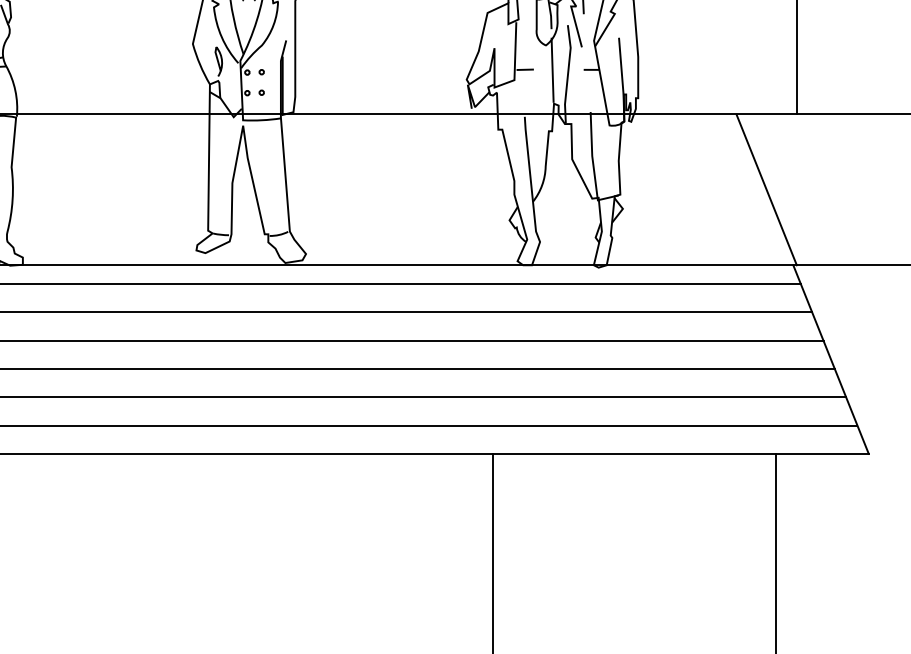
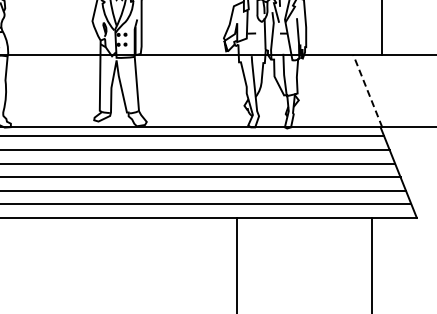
line: (765, 190) -> (367, 91), solid -> dashed

